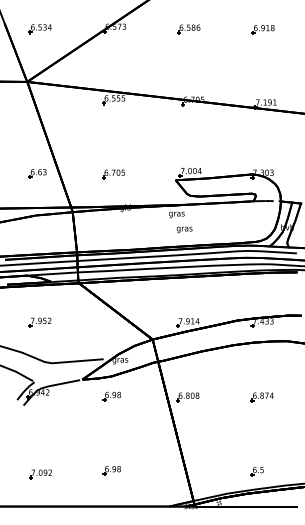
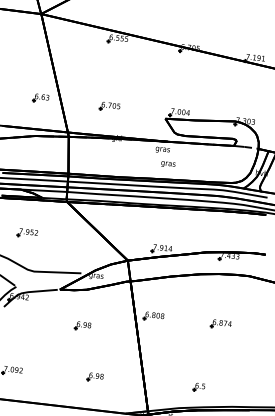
part: (111, 396) -> (82, 326), moved
part: (111, 470) -> (94, 377), moved
part: (256, 471) -> (198, 387), moved

